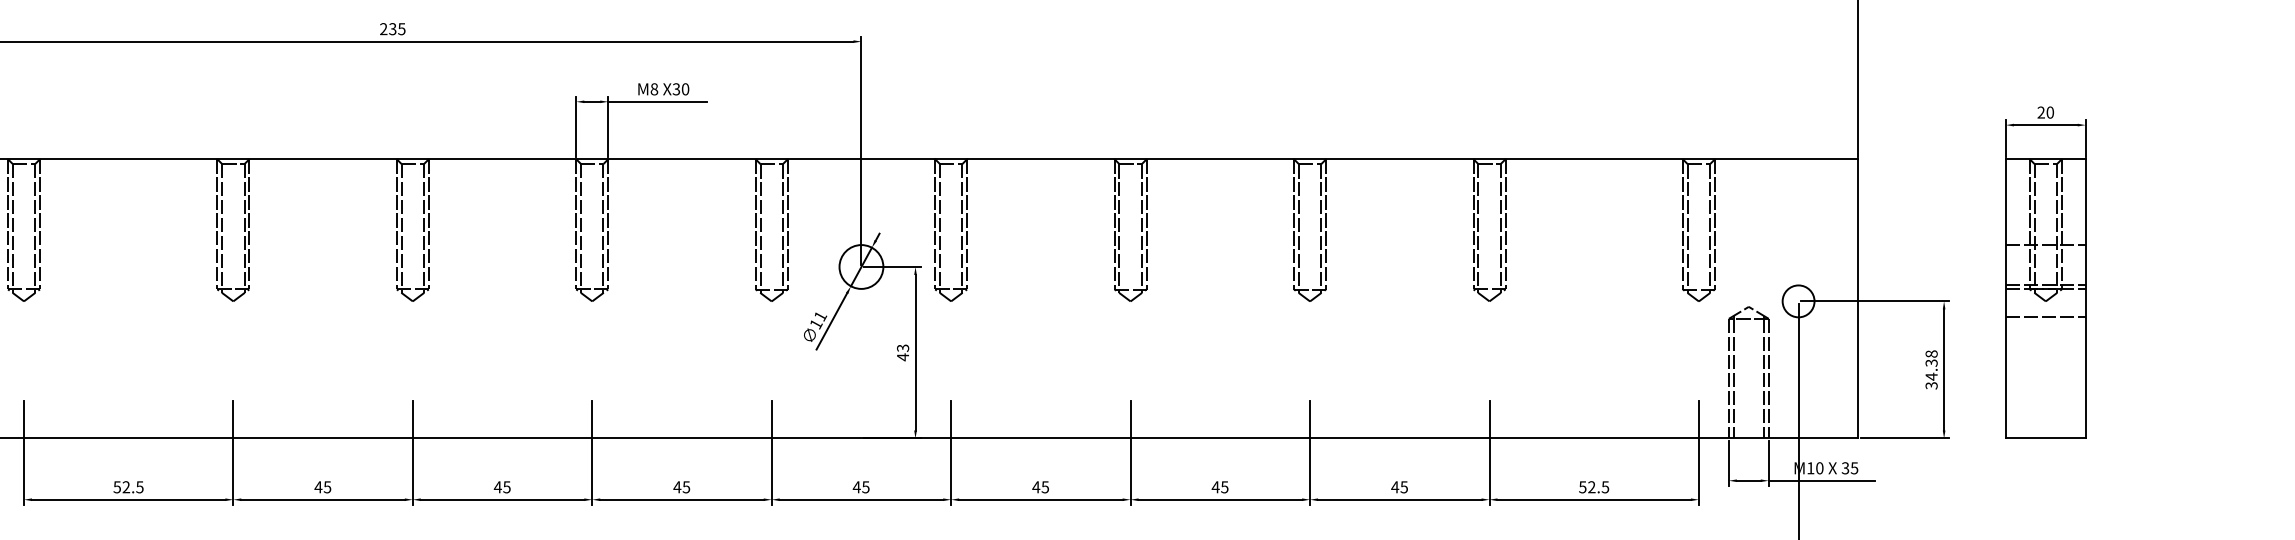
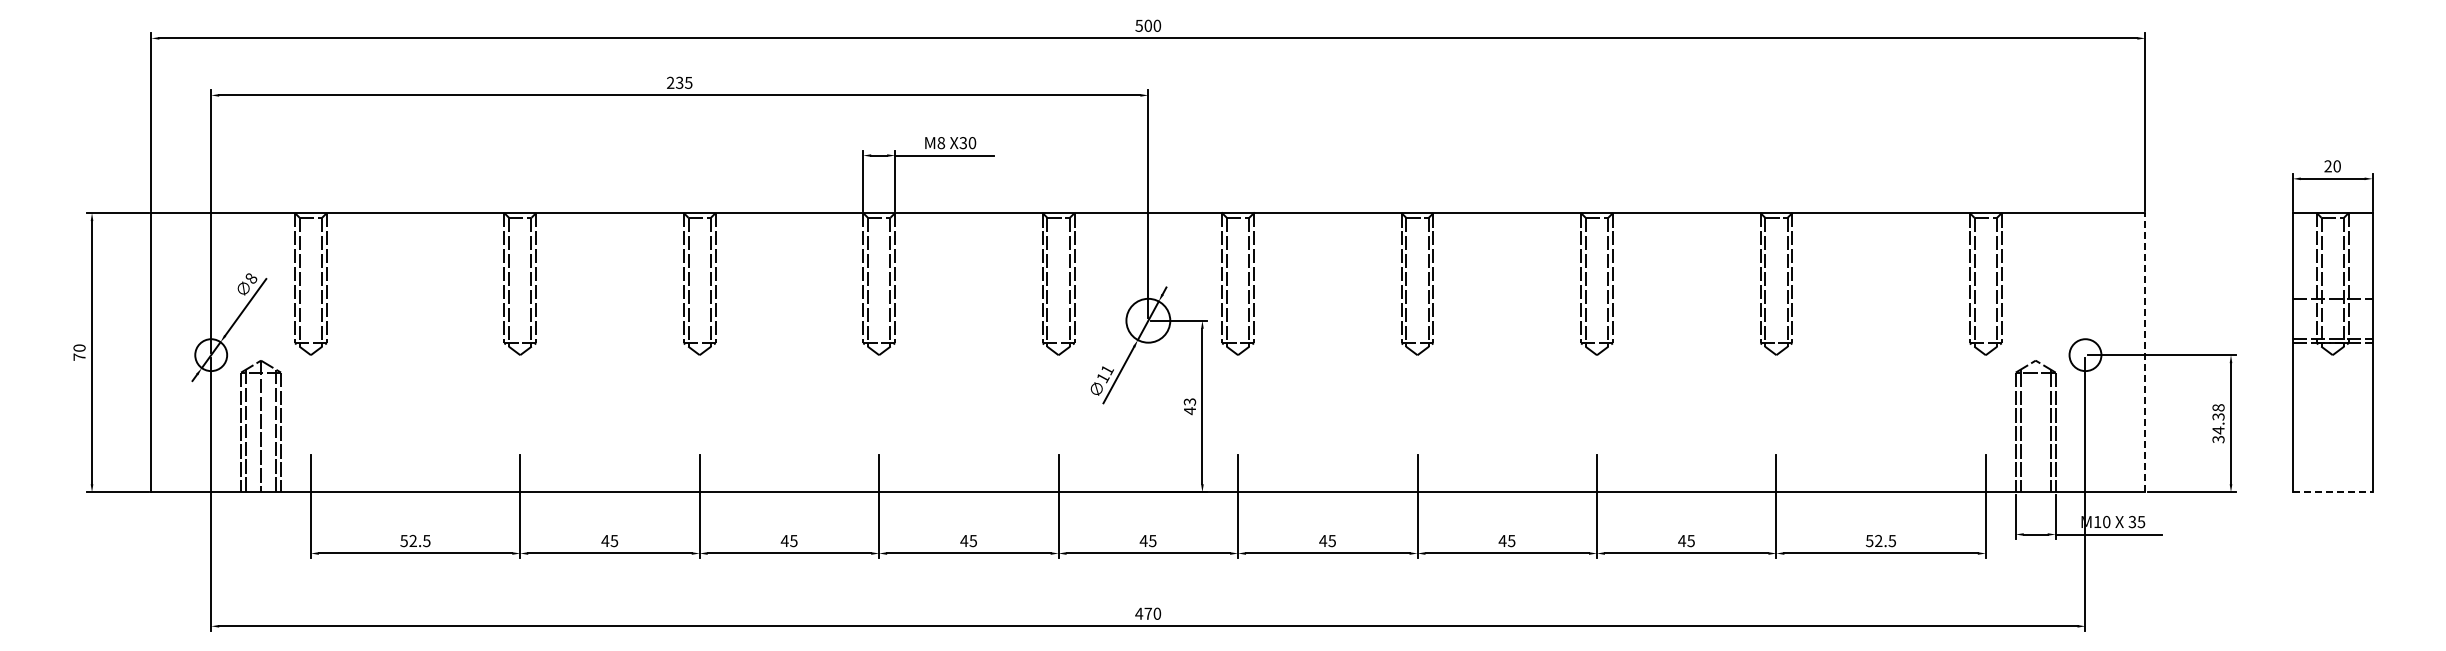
line: (1858, 298) -> (2145, 352), solid -> dashed
line: (2045, 317) -> (2332, 371), removed
line: (2045, 438) -> (2332, 492), solid -> dashed

